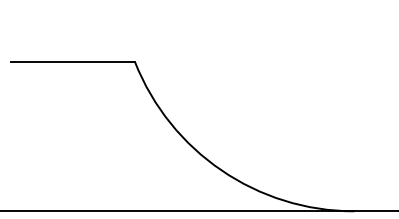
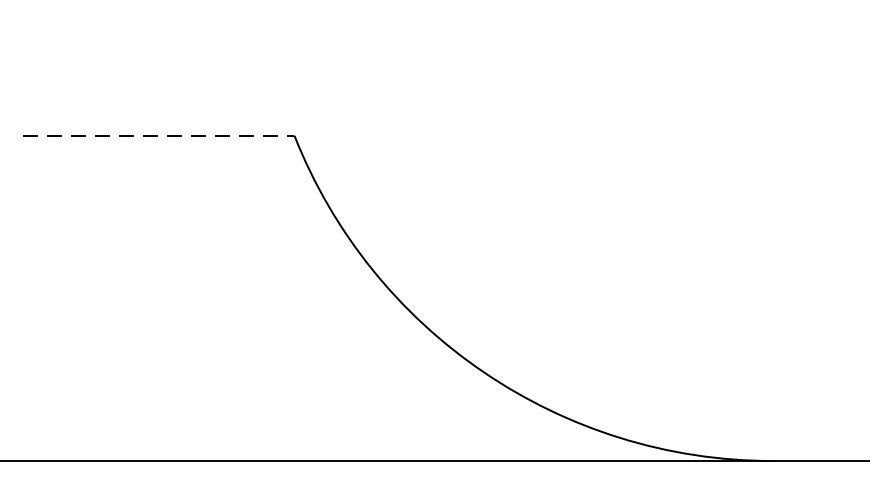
line: (73, 62) -> (160, 136), solid -> dashed

